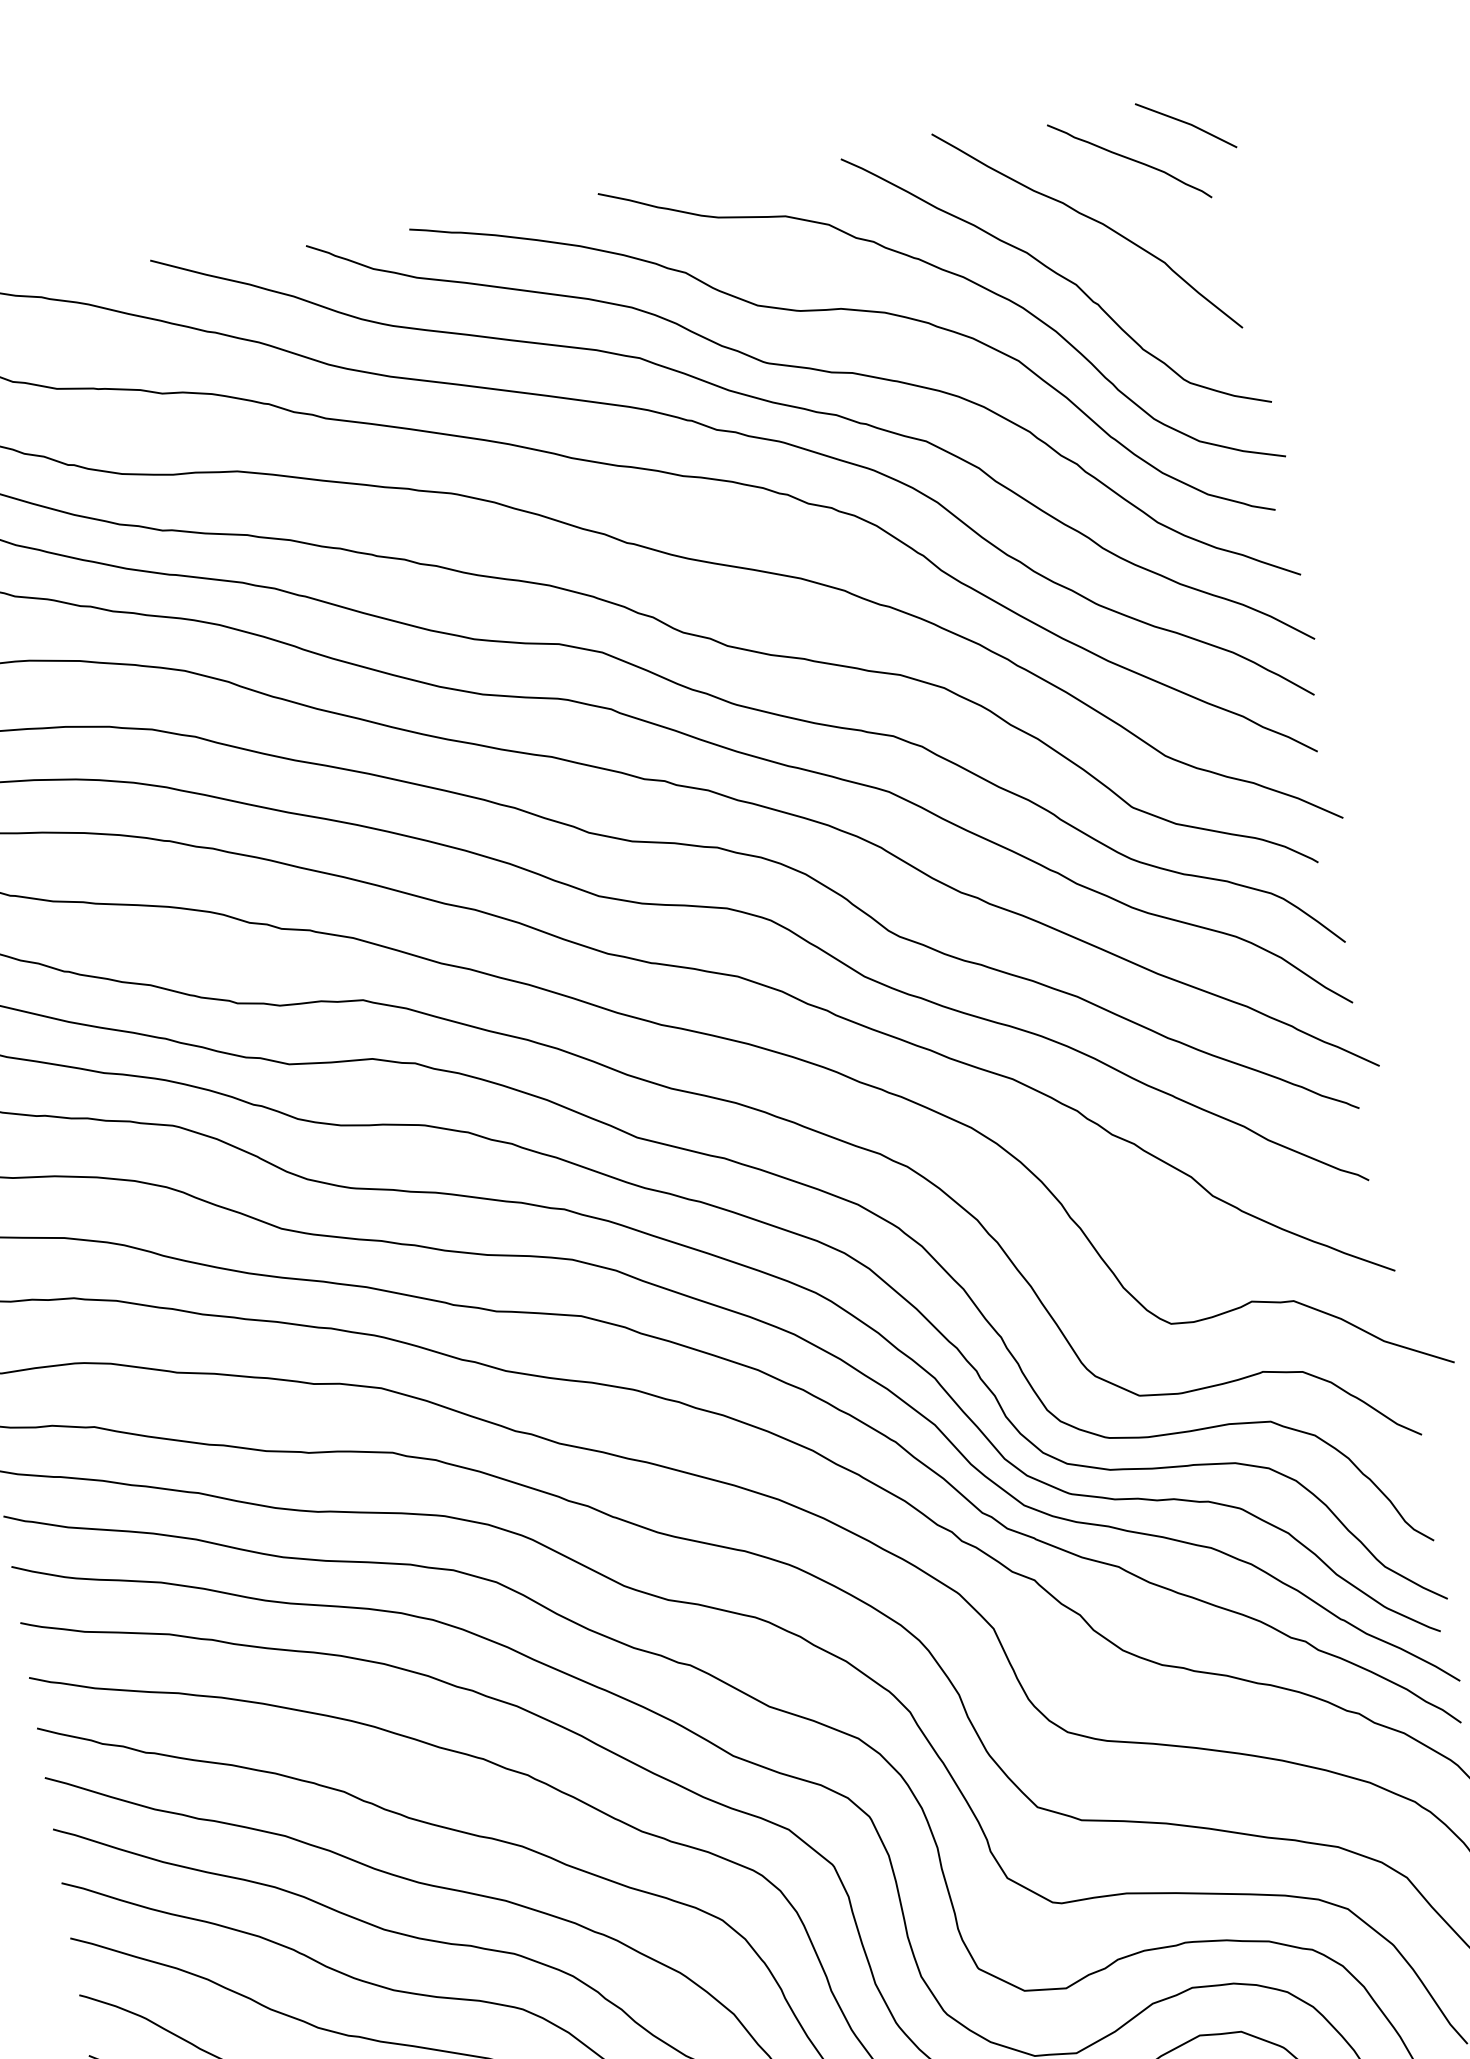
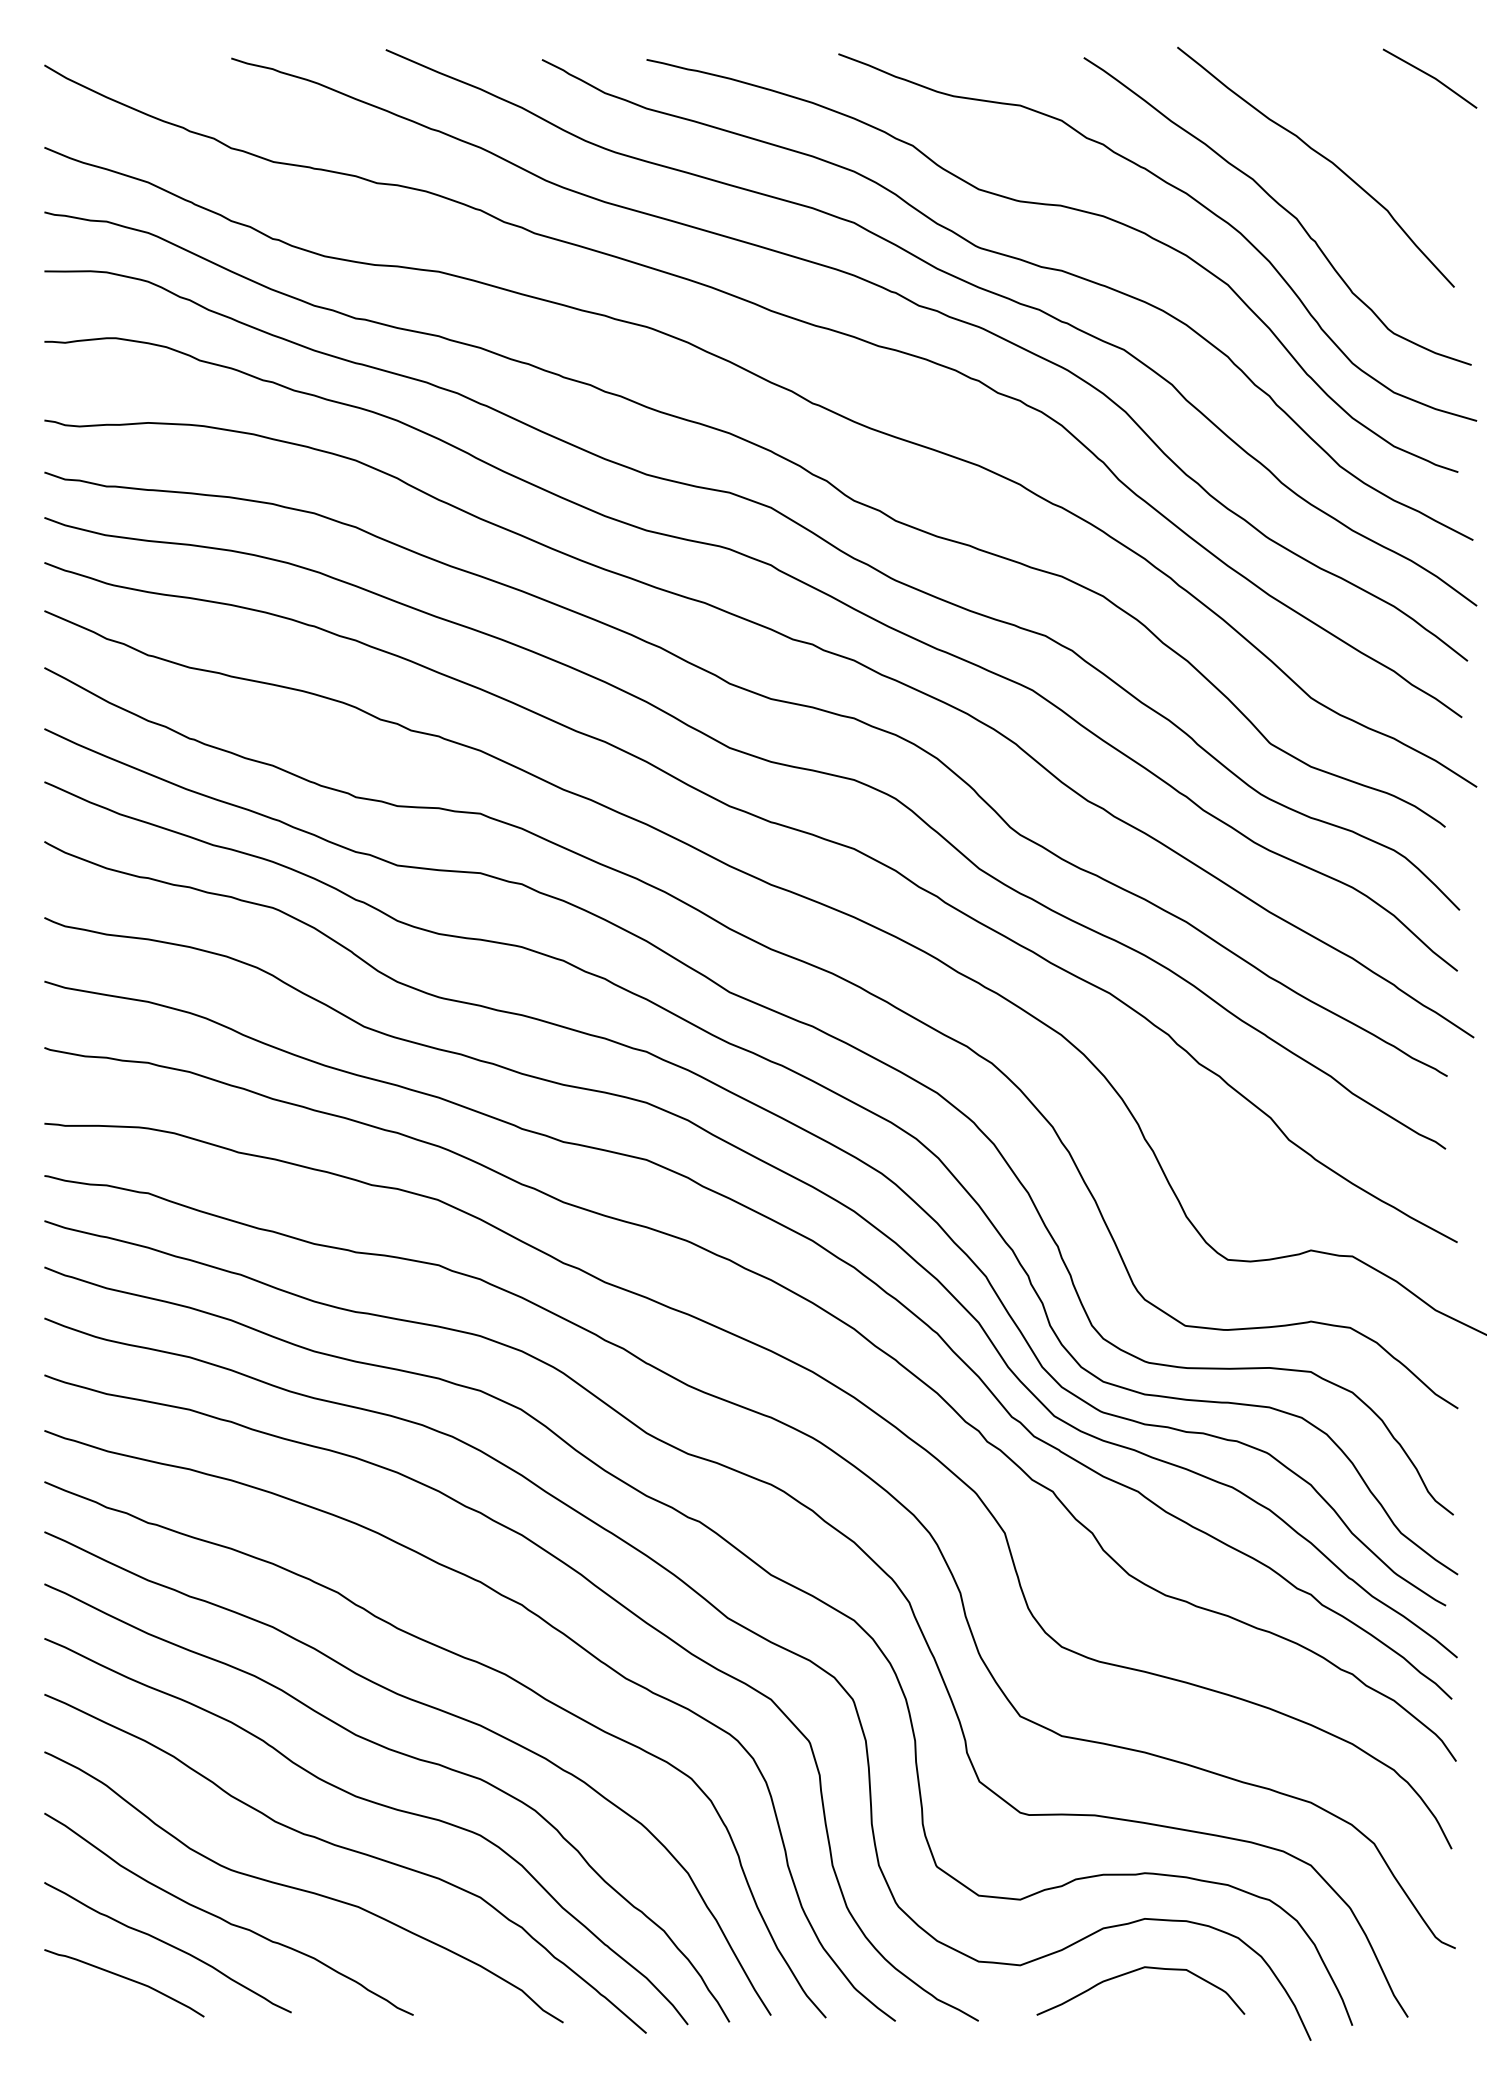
curve: (1129, 159) -> (1368, 103), removed

